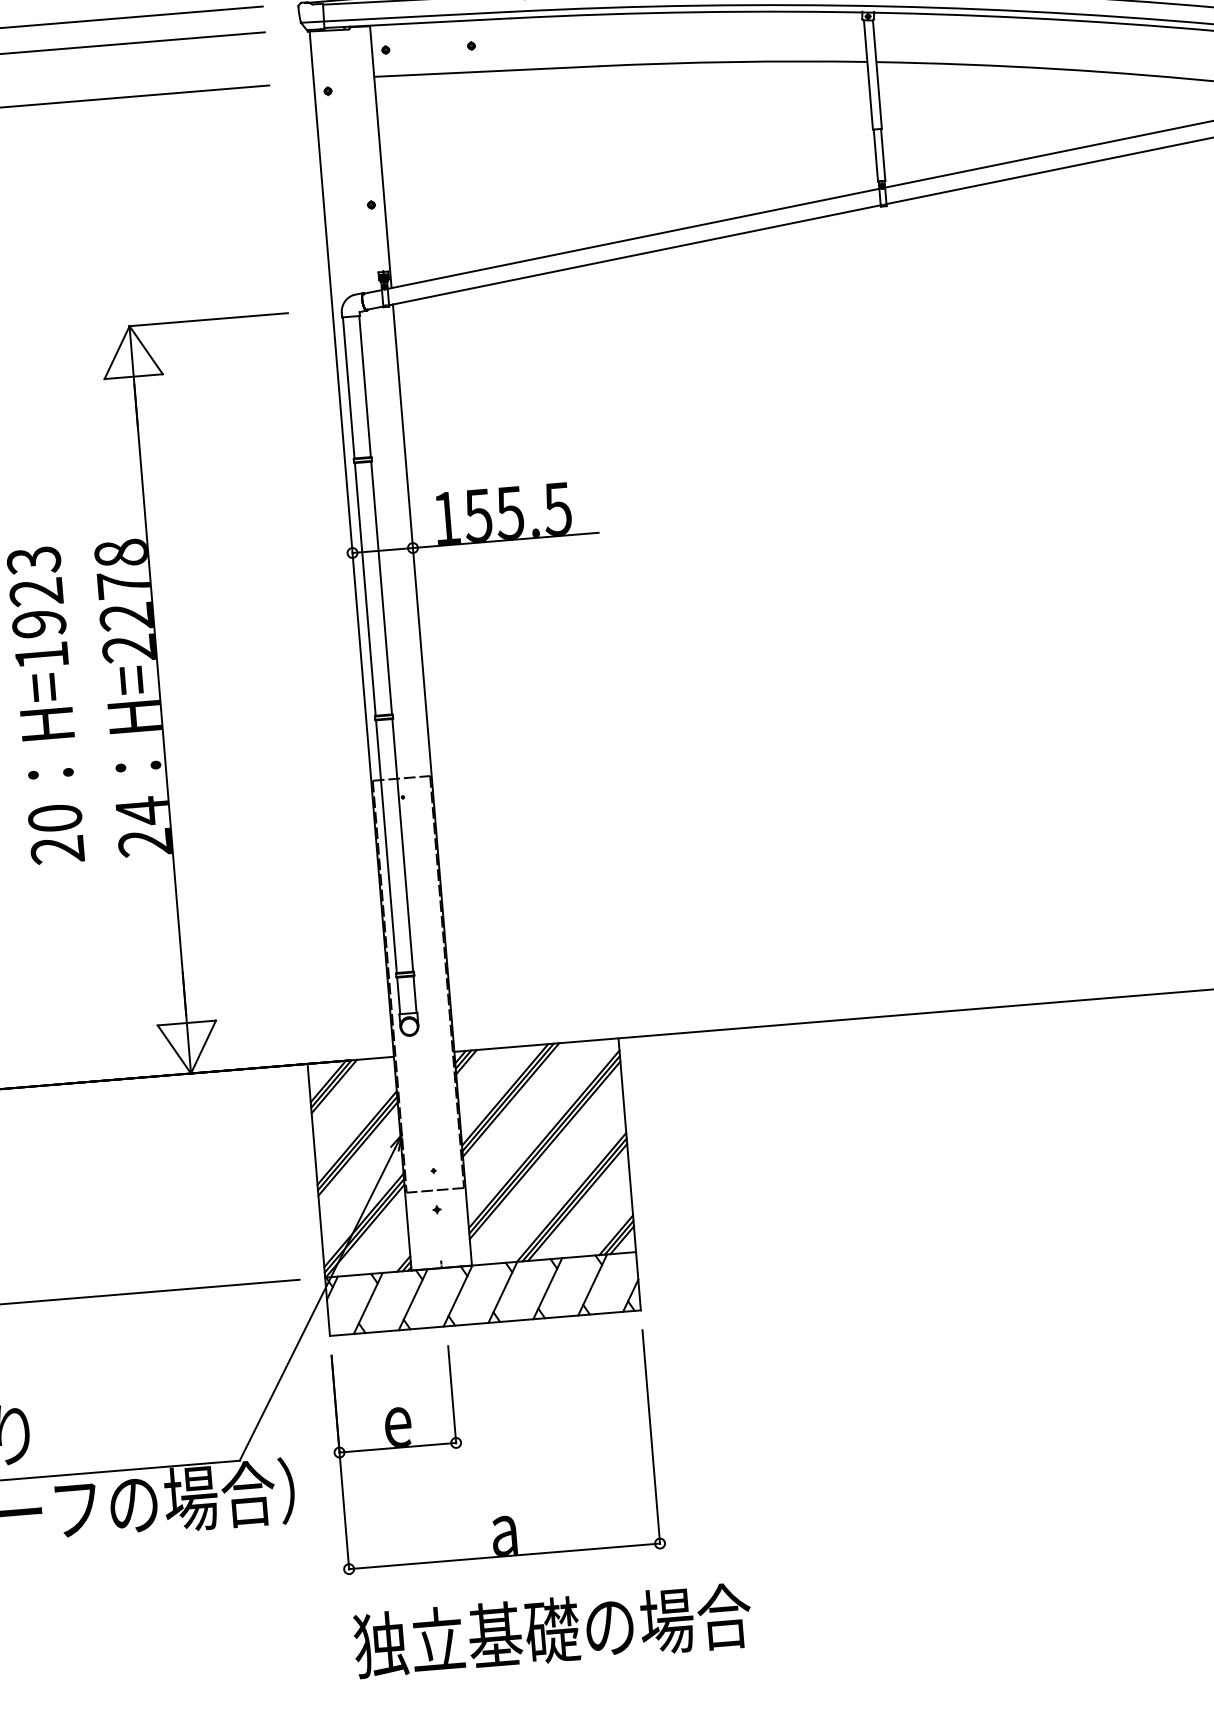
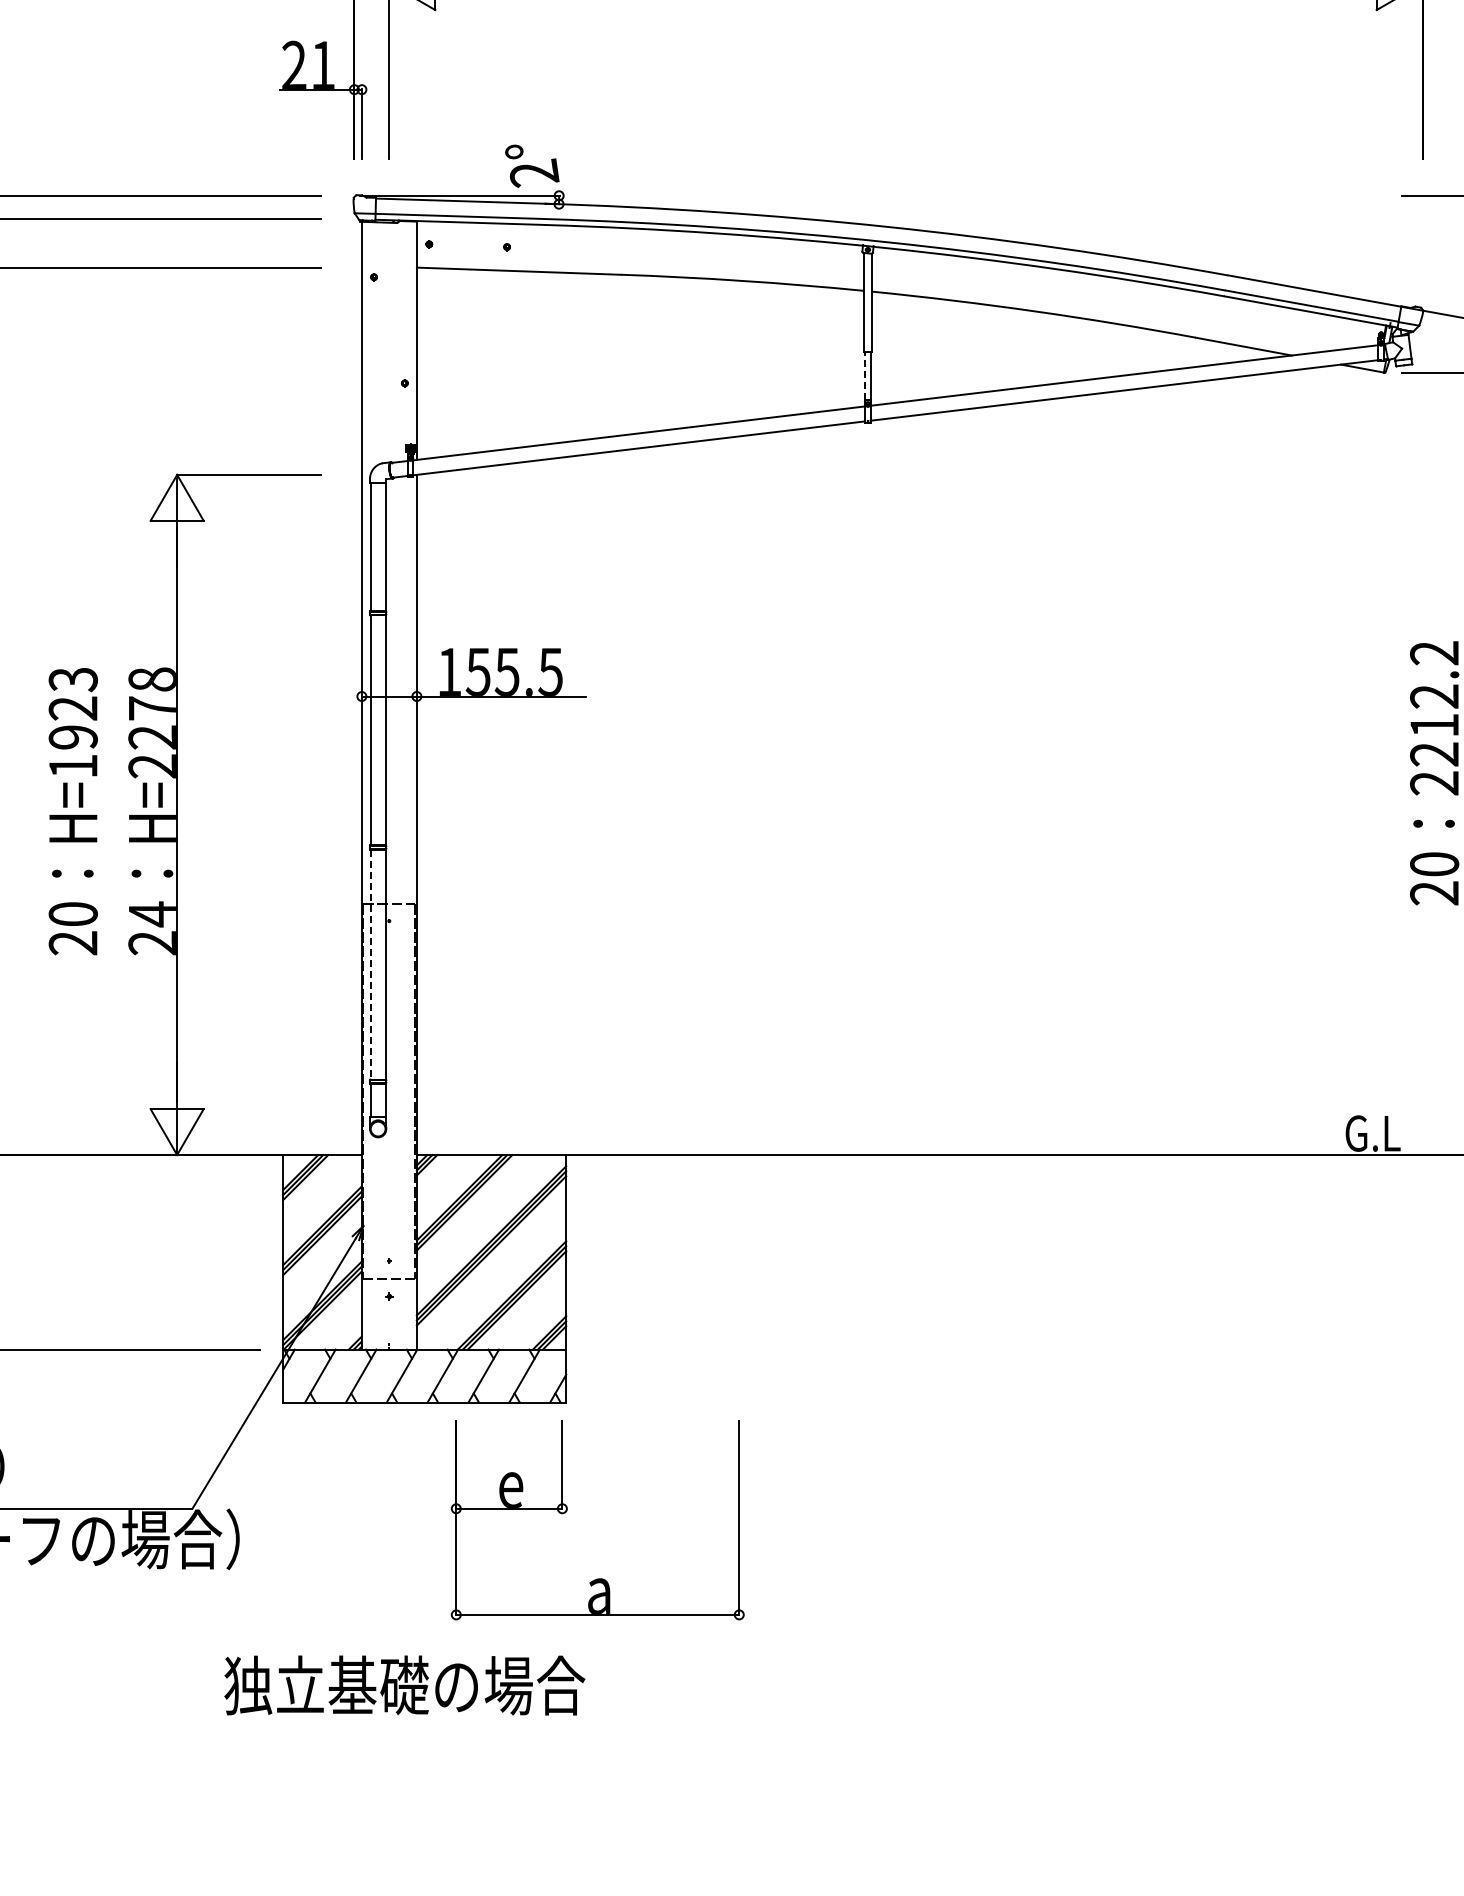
line: (875, 156) -> (864, 376), solid -> dashed
line: (386, 846) -> (370, 964), solid -> dashed
part: (461, 1445) -> (567, 1511), moved
text: (552, 1630) -> (404, 1685), moved

